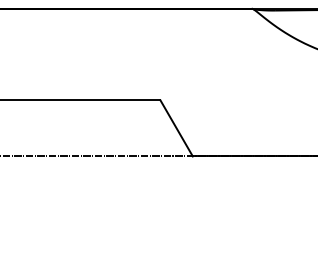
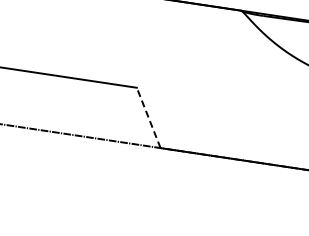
line: (176, 127) -> (148, 117), solid -> dashed

